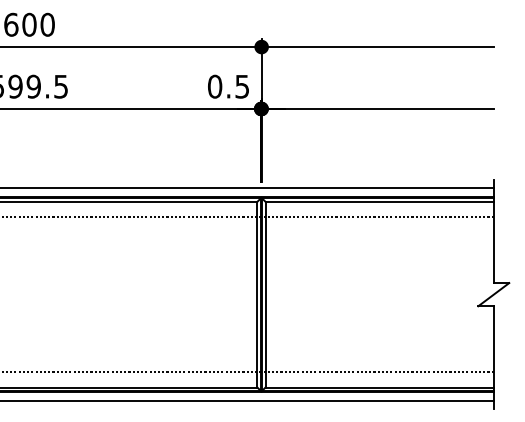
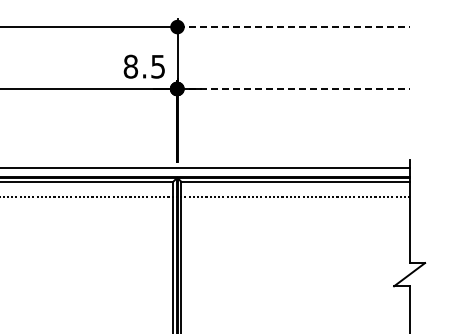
line: (378, 47) -> (294, 27), solid -> dashed
text: (215, 86) -> (131, 66), 0.5 -> 8.5
line: (378, 108) -> (294, 88), solid -> dashed

